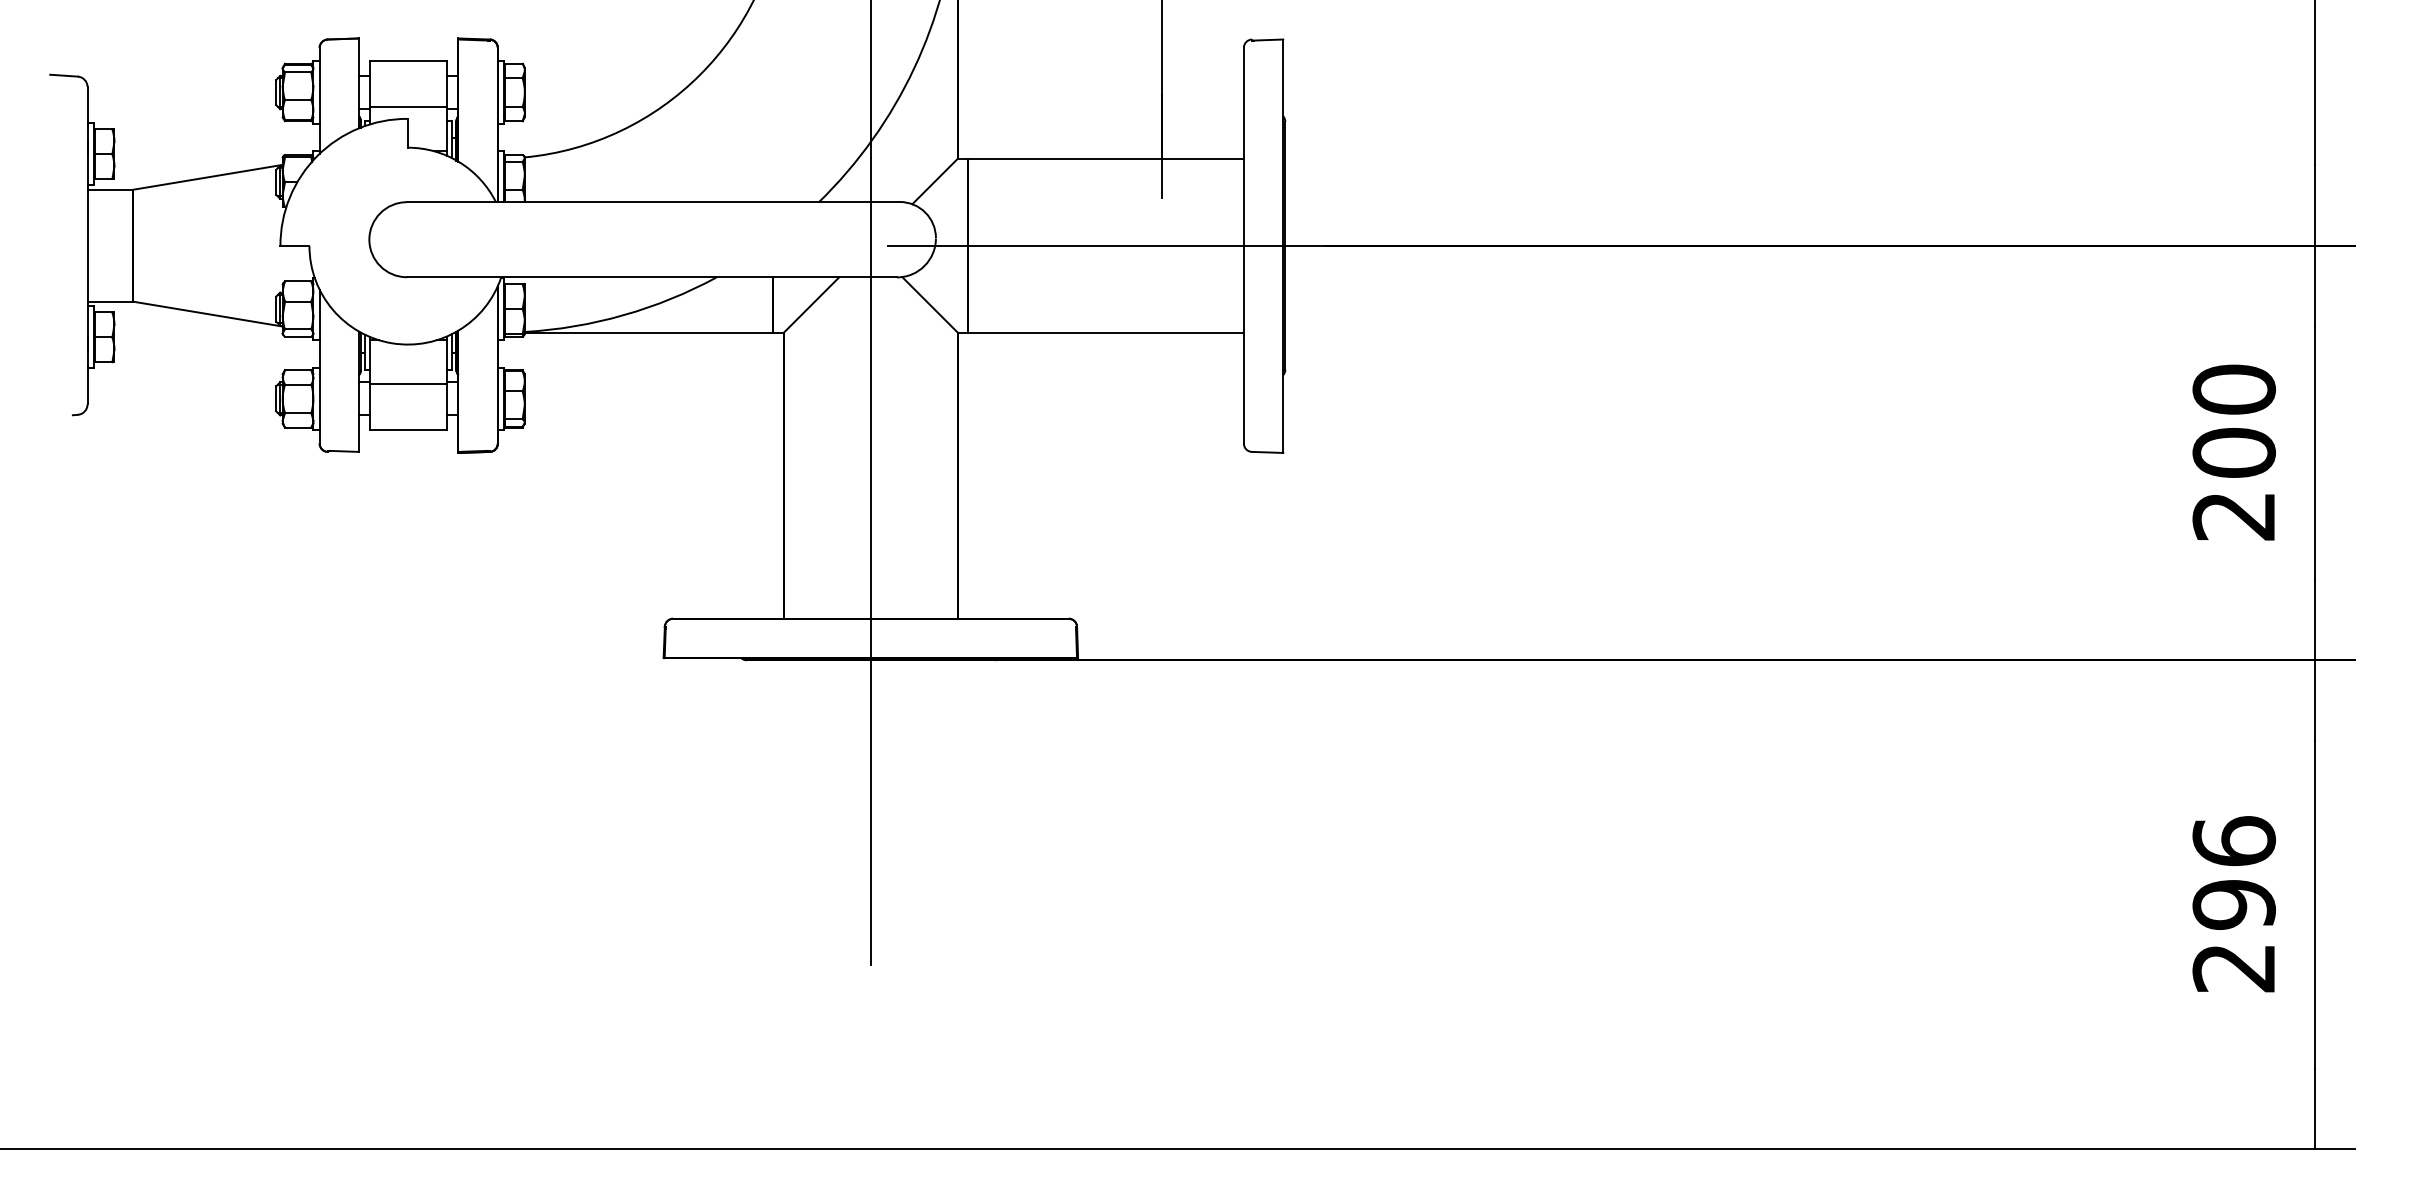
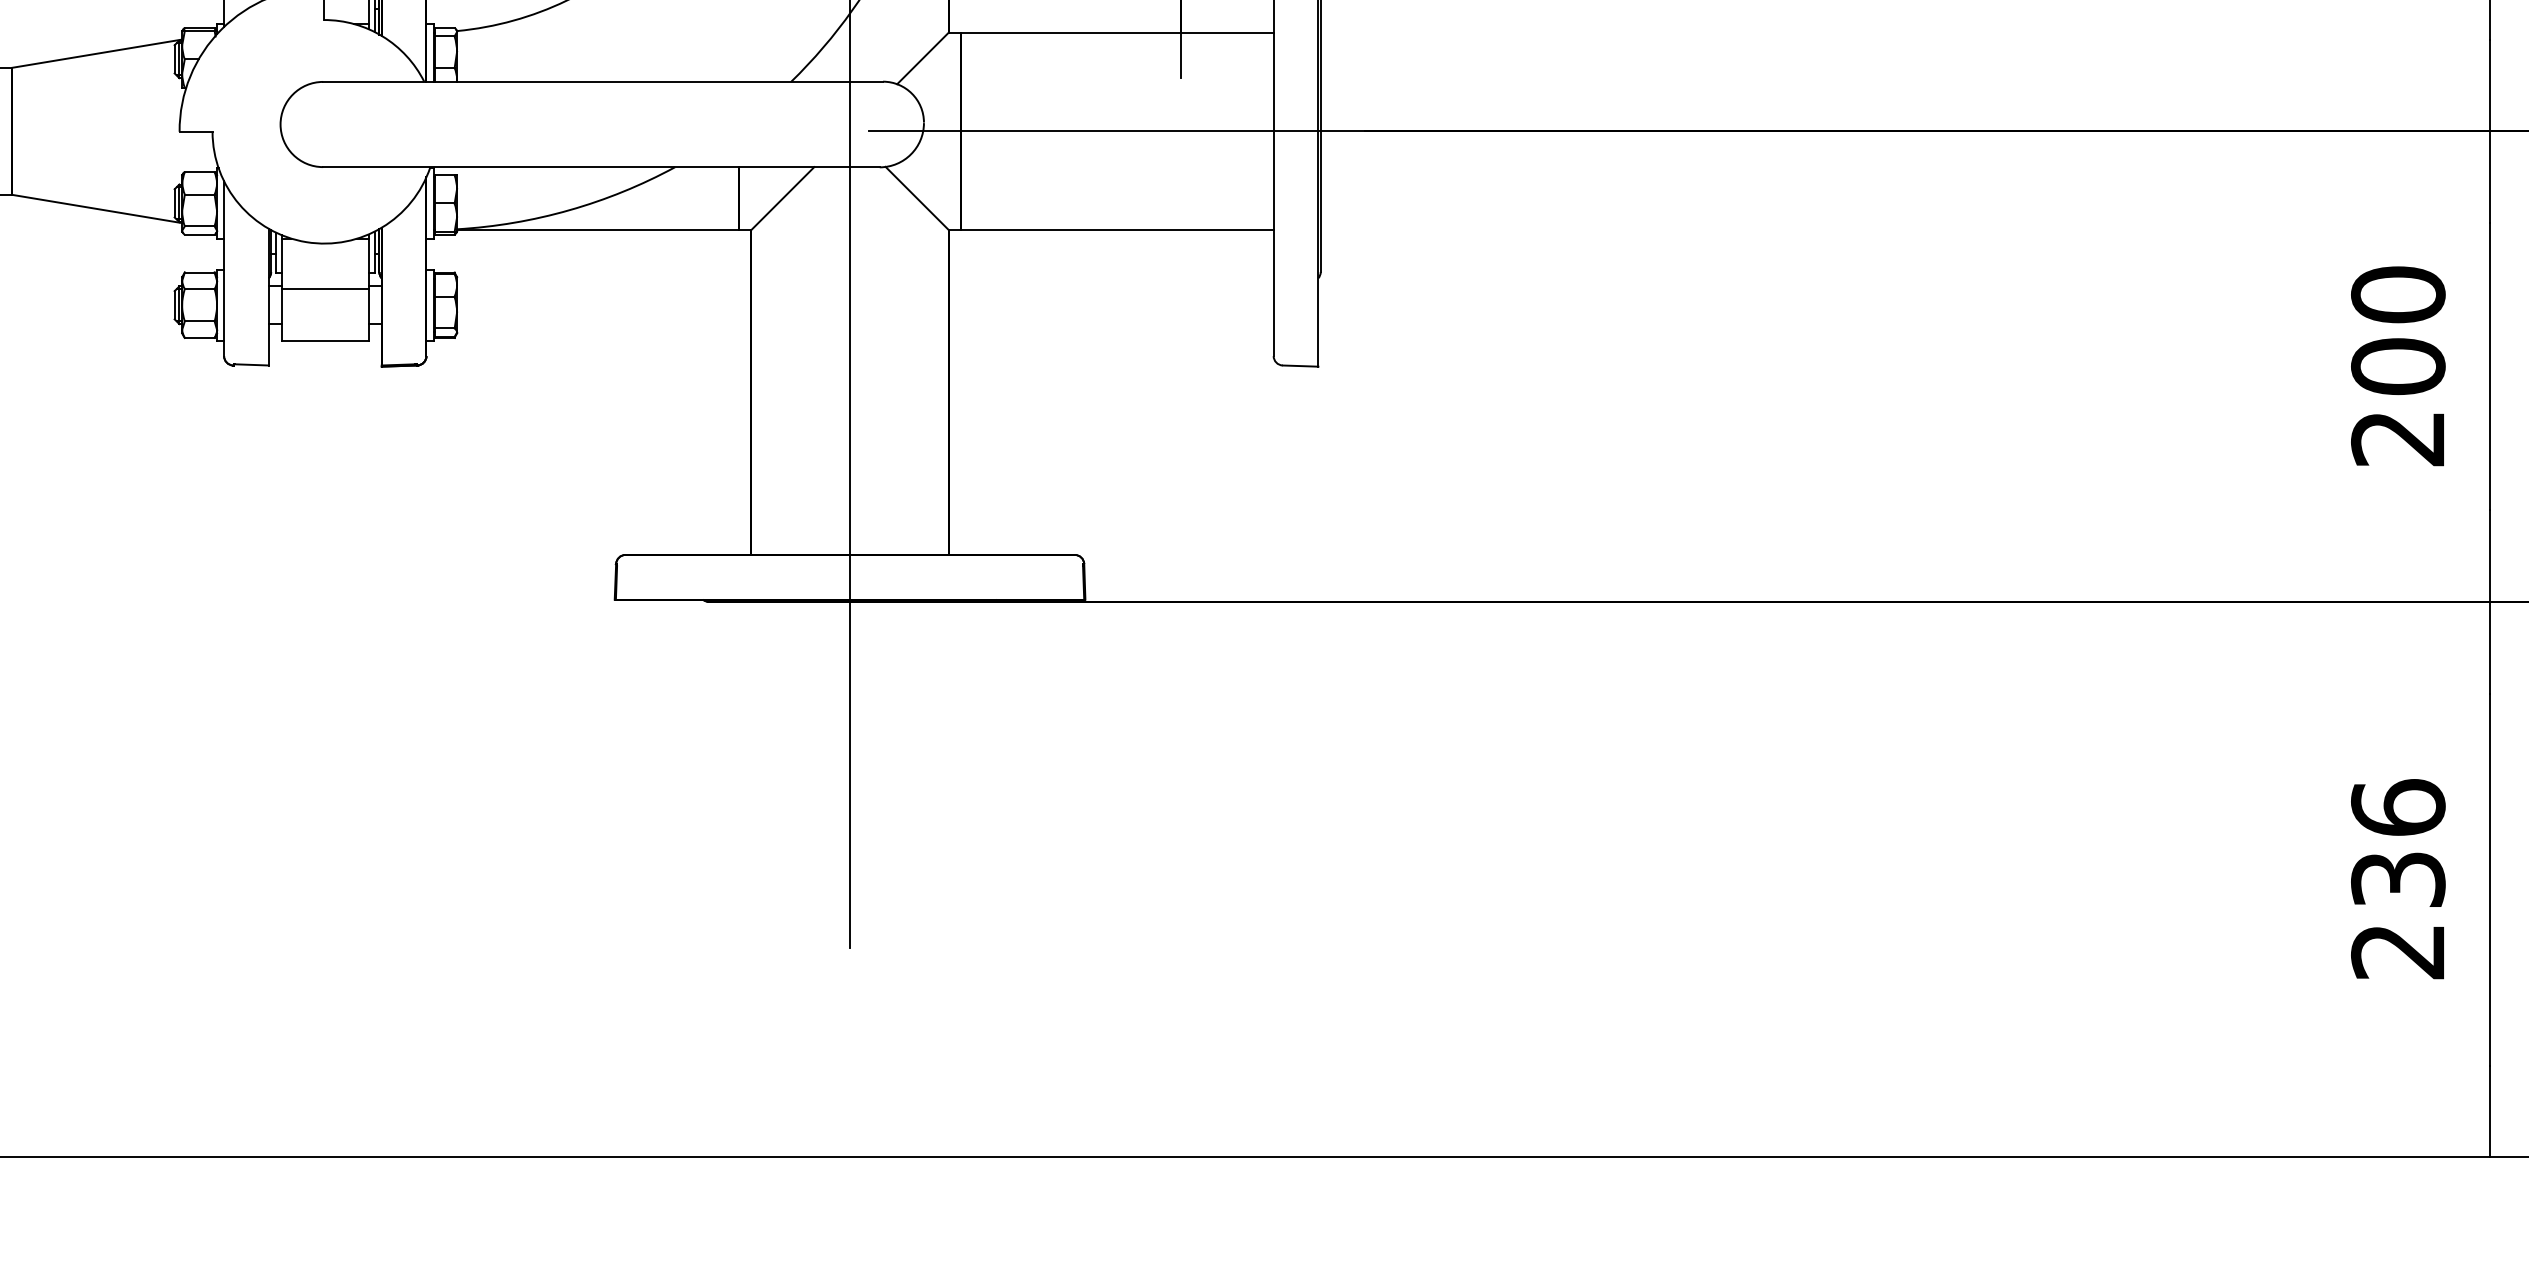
text: (2233, 904) -> (2397, 879), 296 -> 236

